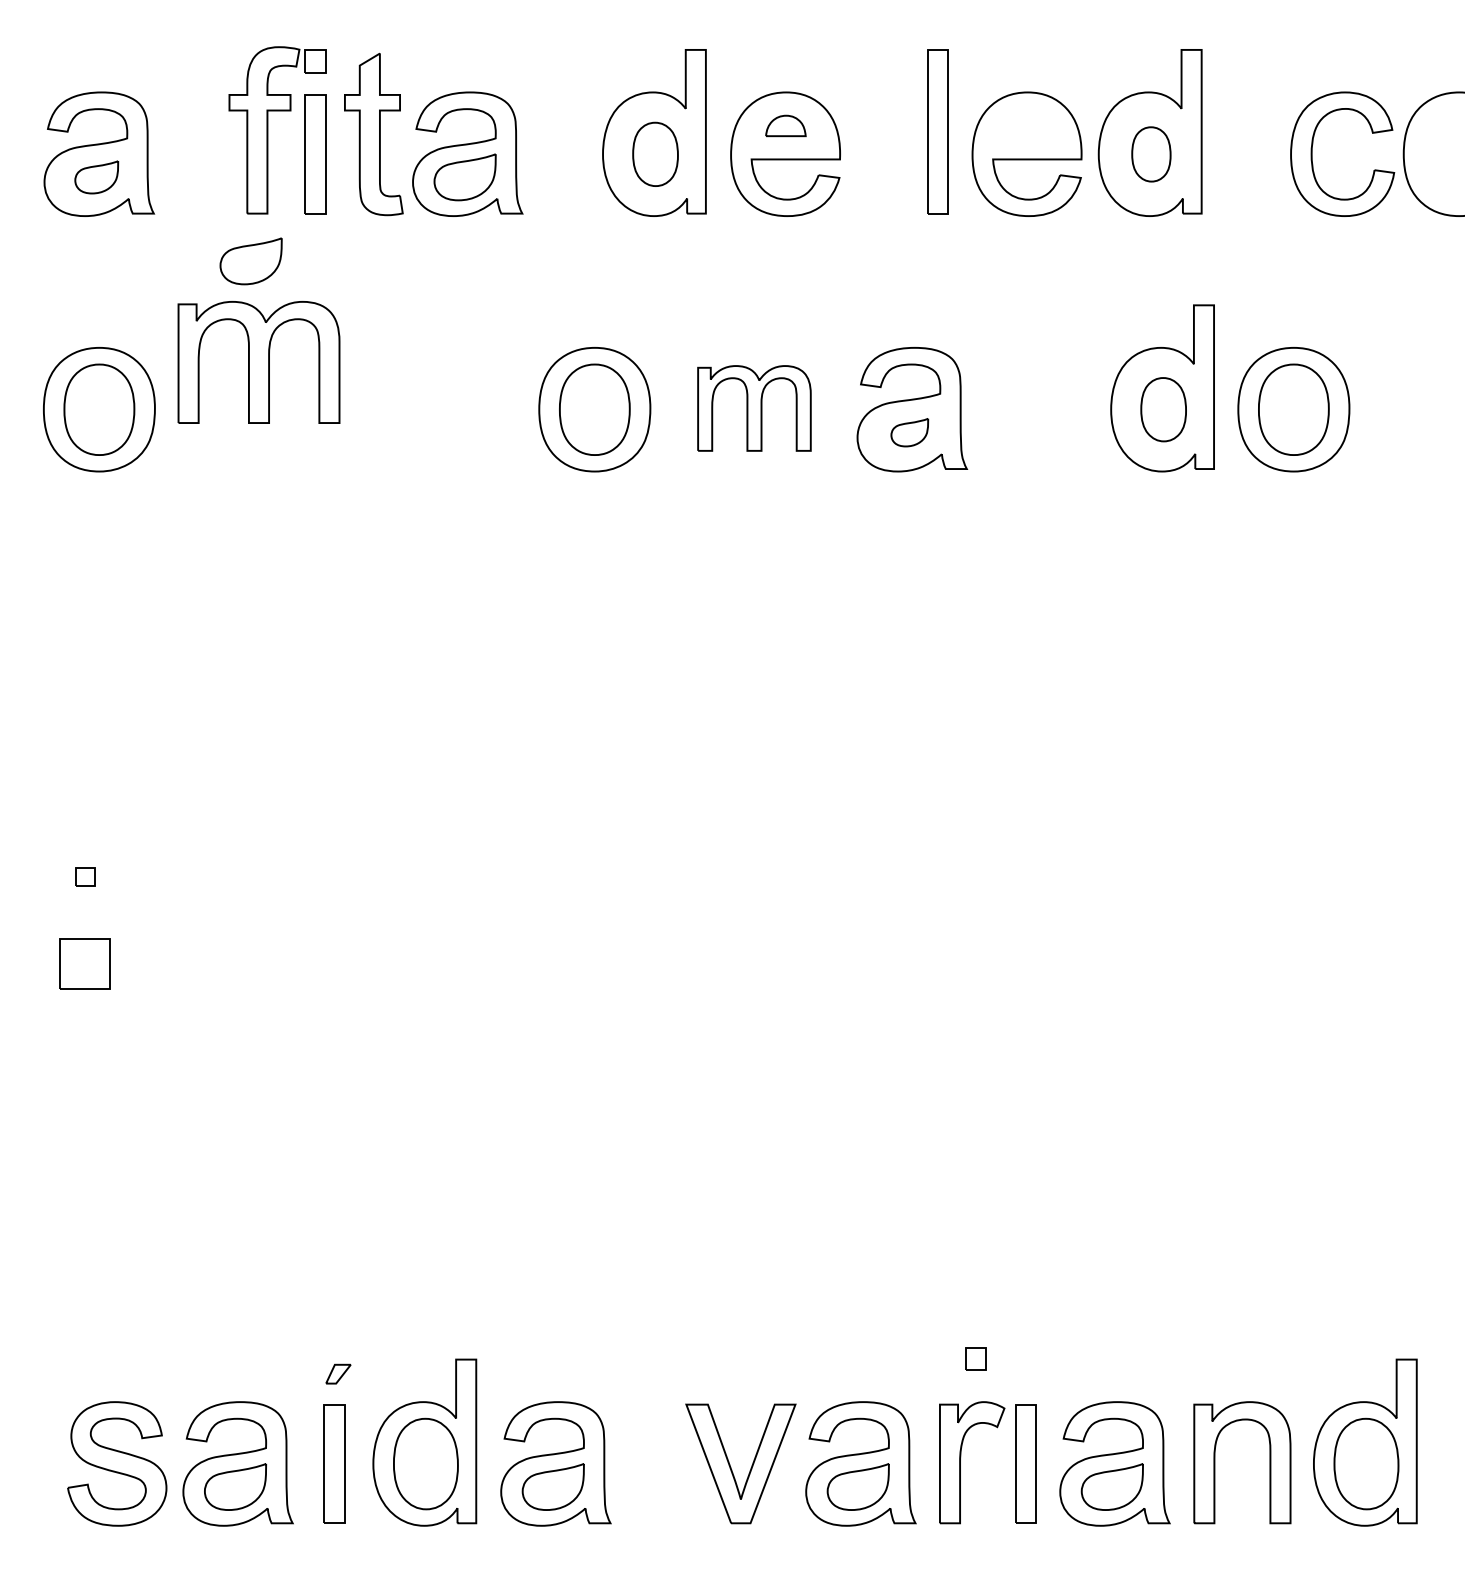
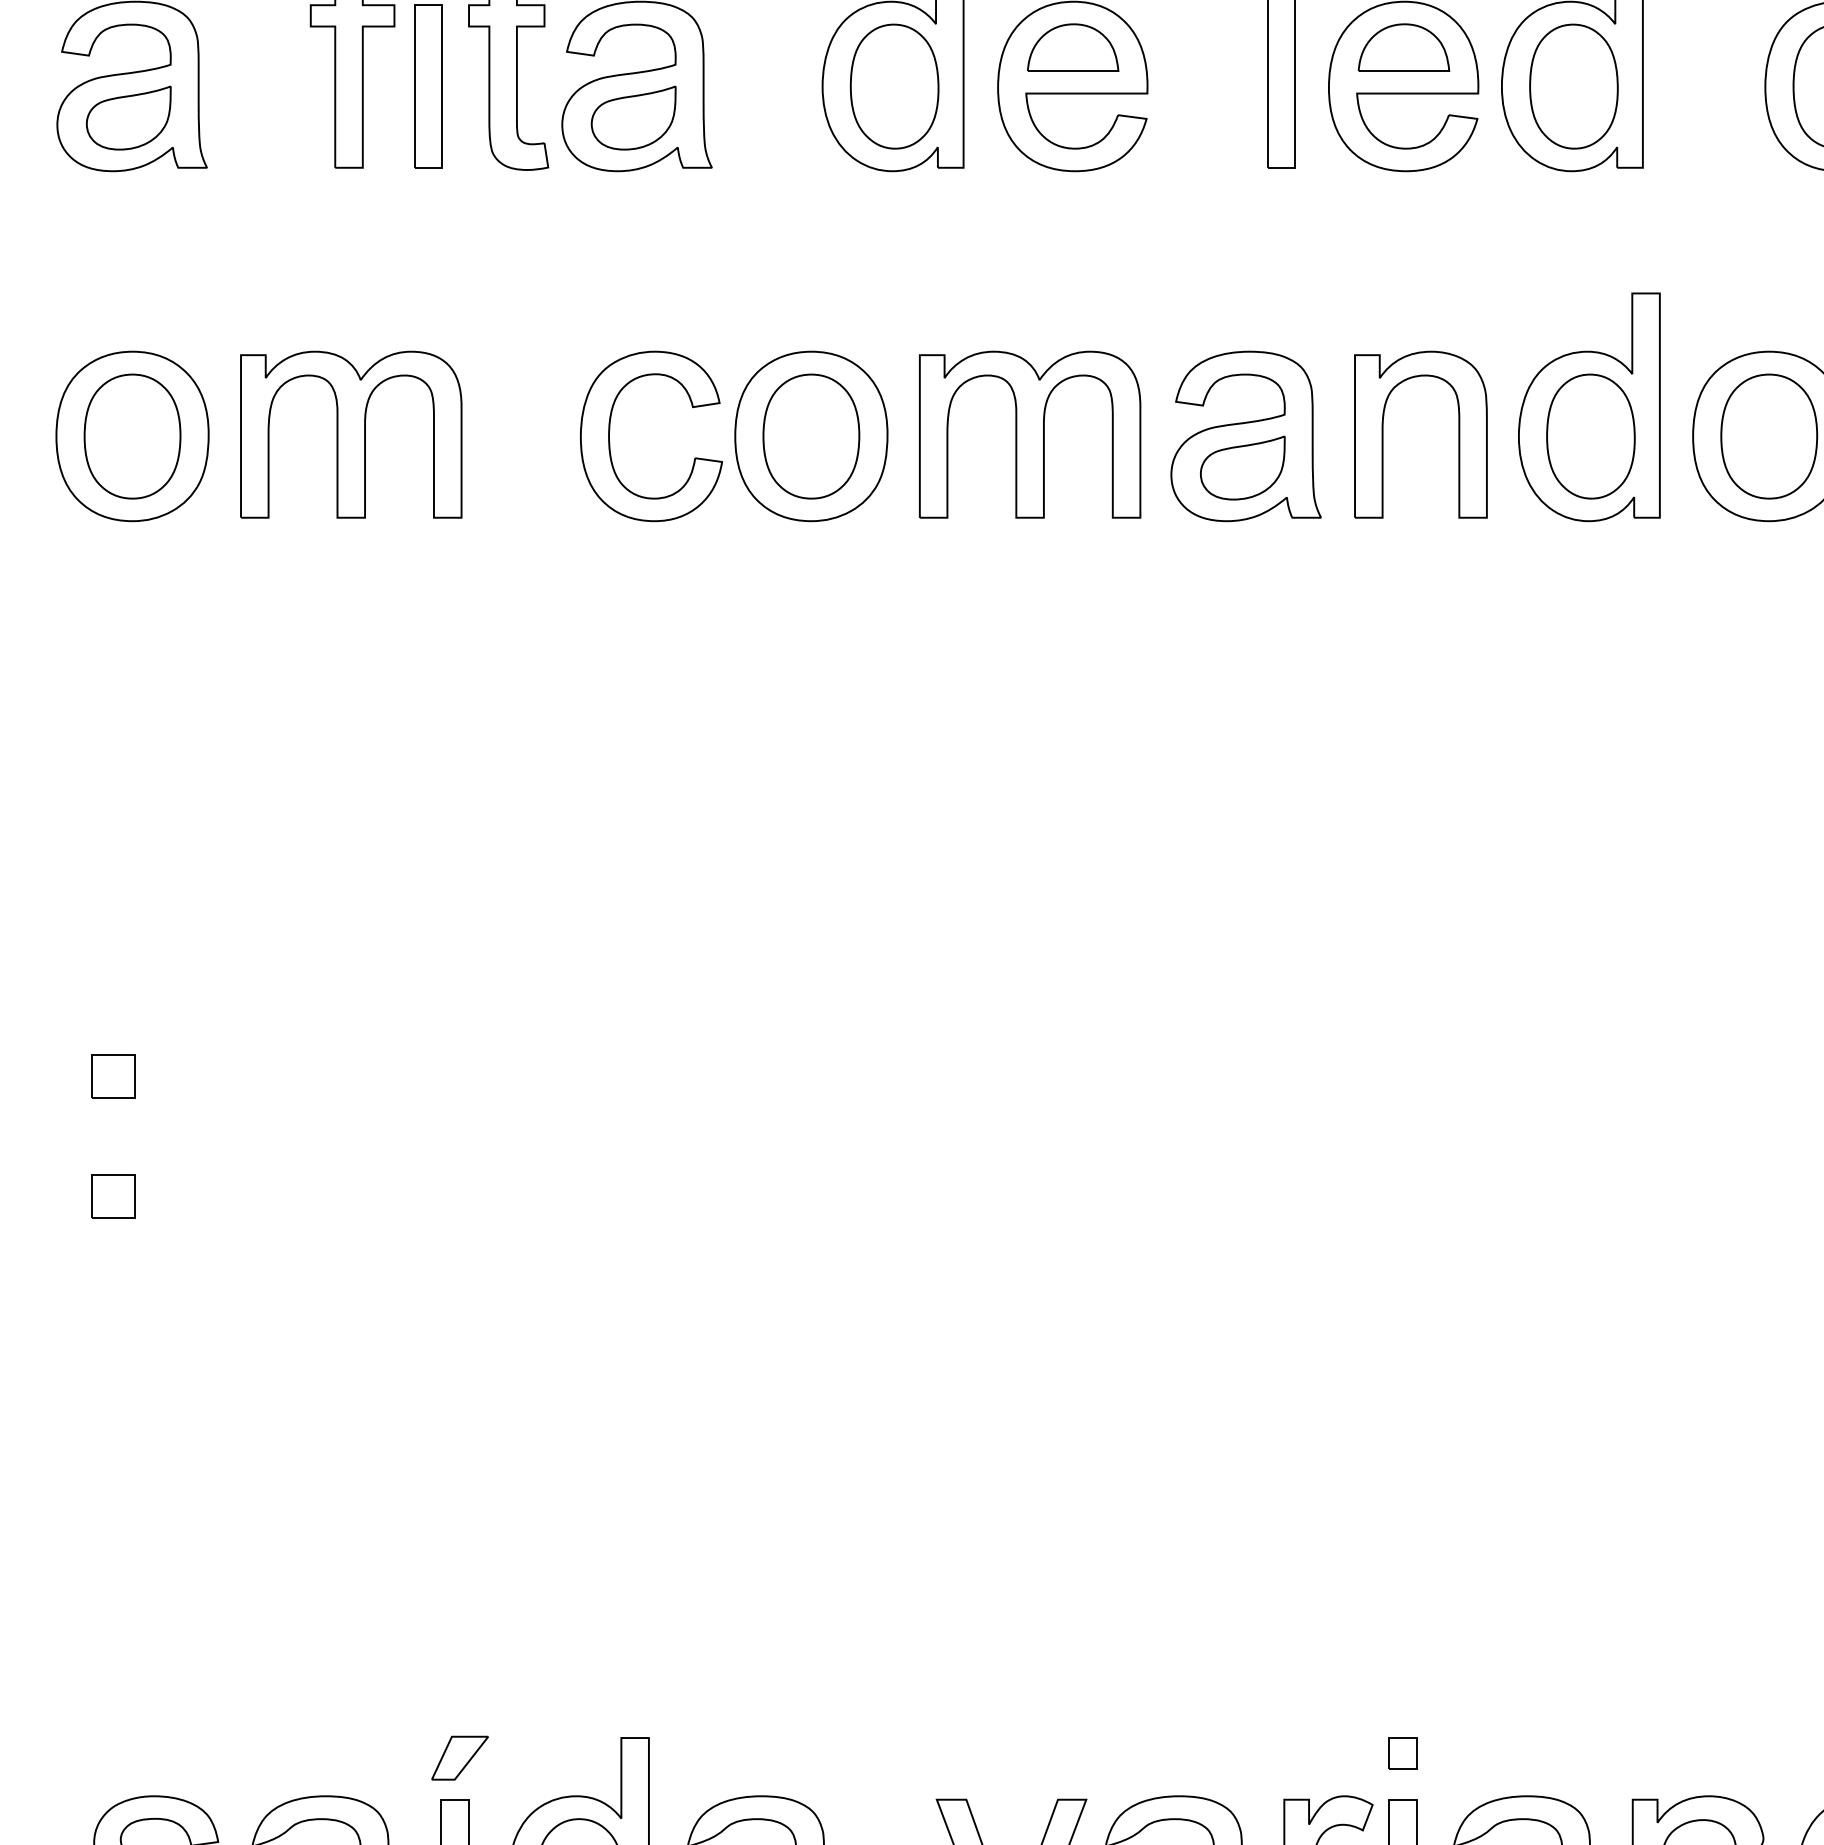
part: (785, 125) -> (1072, 47), size x1.67
part: (1027, 125) -> (1404, 47), added
part: (655, 154) -> (894, 86), size x1.43
part: (1151, 154) -> (1574, 86), size x1.67
part: (96, 177) -> (128, 118), size x1.43
part: (250, 261) -> (339, 233), removed
part: (258, 362) -> (350, 434), moved
part: (448, 408) -> (610, 434), added
part: (754, 408) -> (1030, 434), size x1.43
part: (1012, 408) -> (1383, 434), added
part: (1163, 409) -> (1590, 436), size x1.43
part: (909, 432) -> (1242, 467), size x1.67
part: (85, 876) -> (113, 1076), size x1.67
part: (85, 964) -> (113, 1196), size x0.62
part: (975, 1358) -> (1401, 1752), moved
part: (338, 1373) -> (460, 1757), size x1.67

